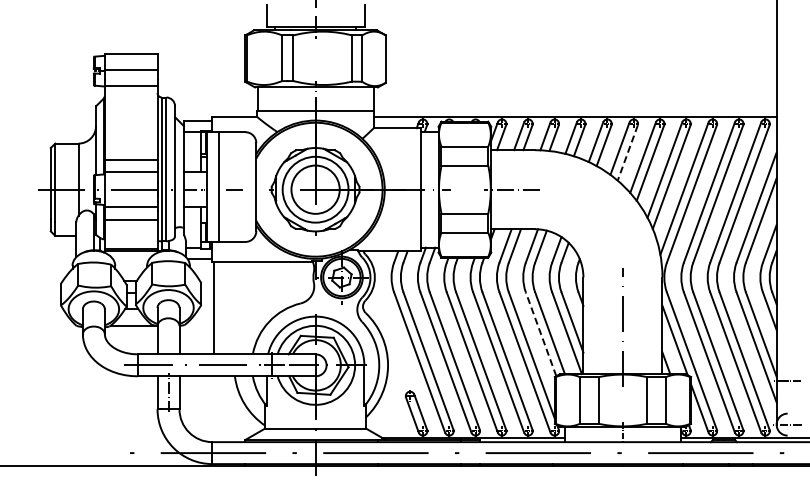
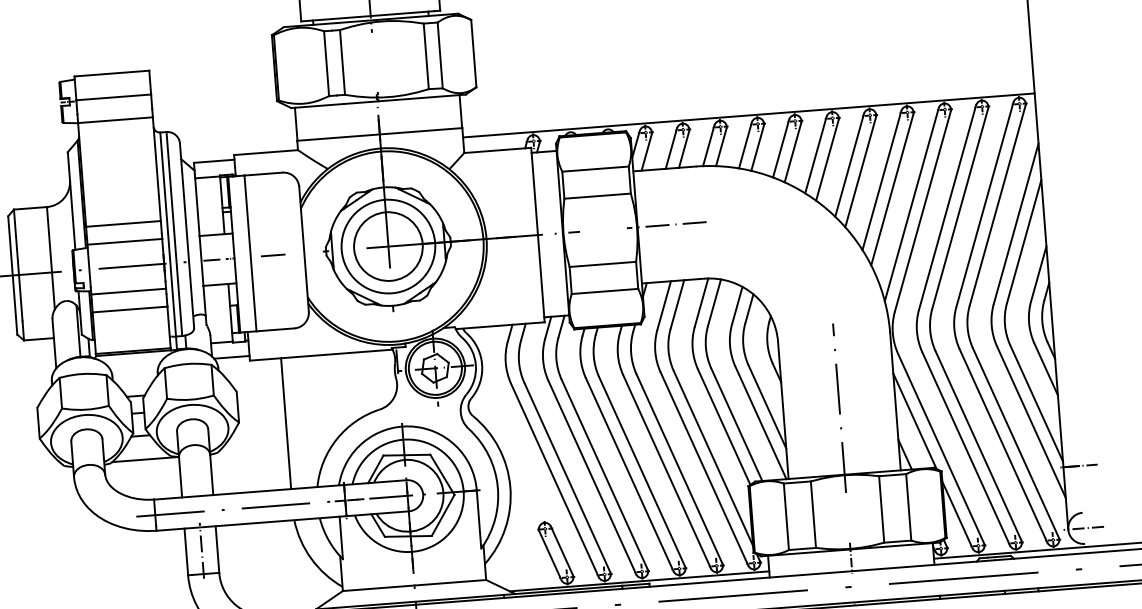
line: (627, 153) -> (827, 161), dashed -> solid
line: (214, 308) -> (286, 423), moved
line: (541, 334) -> (724, 427), dashed -> solid

